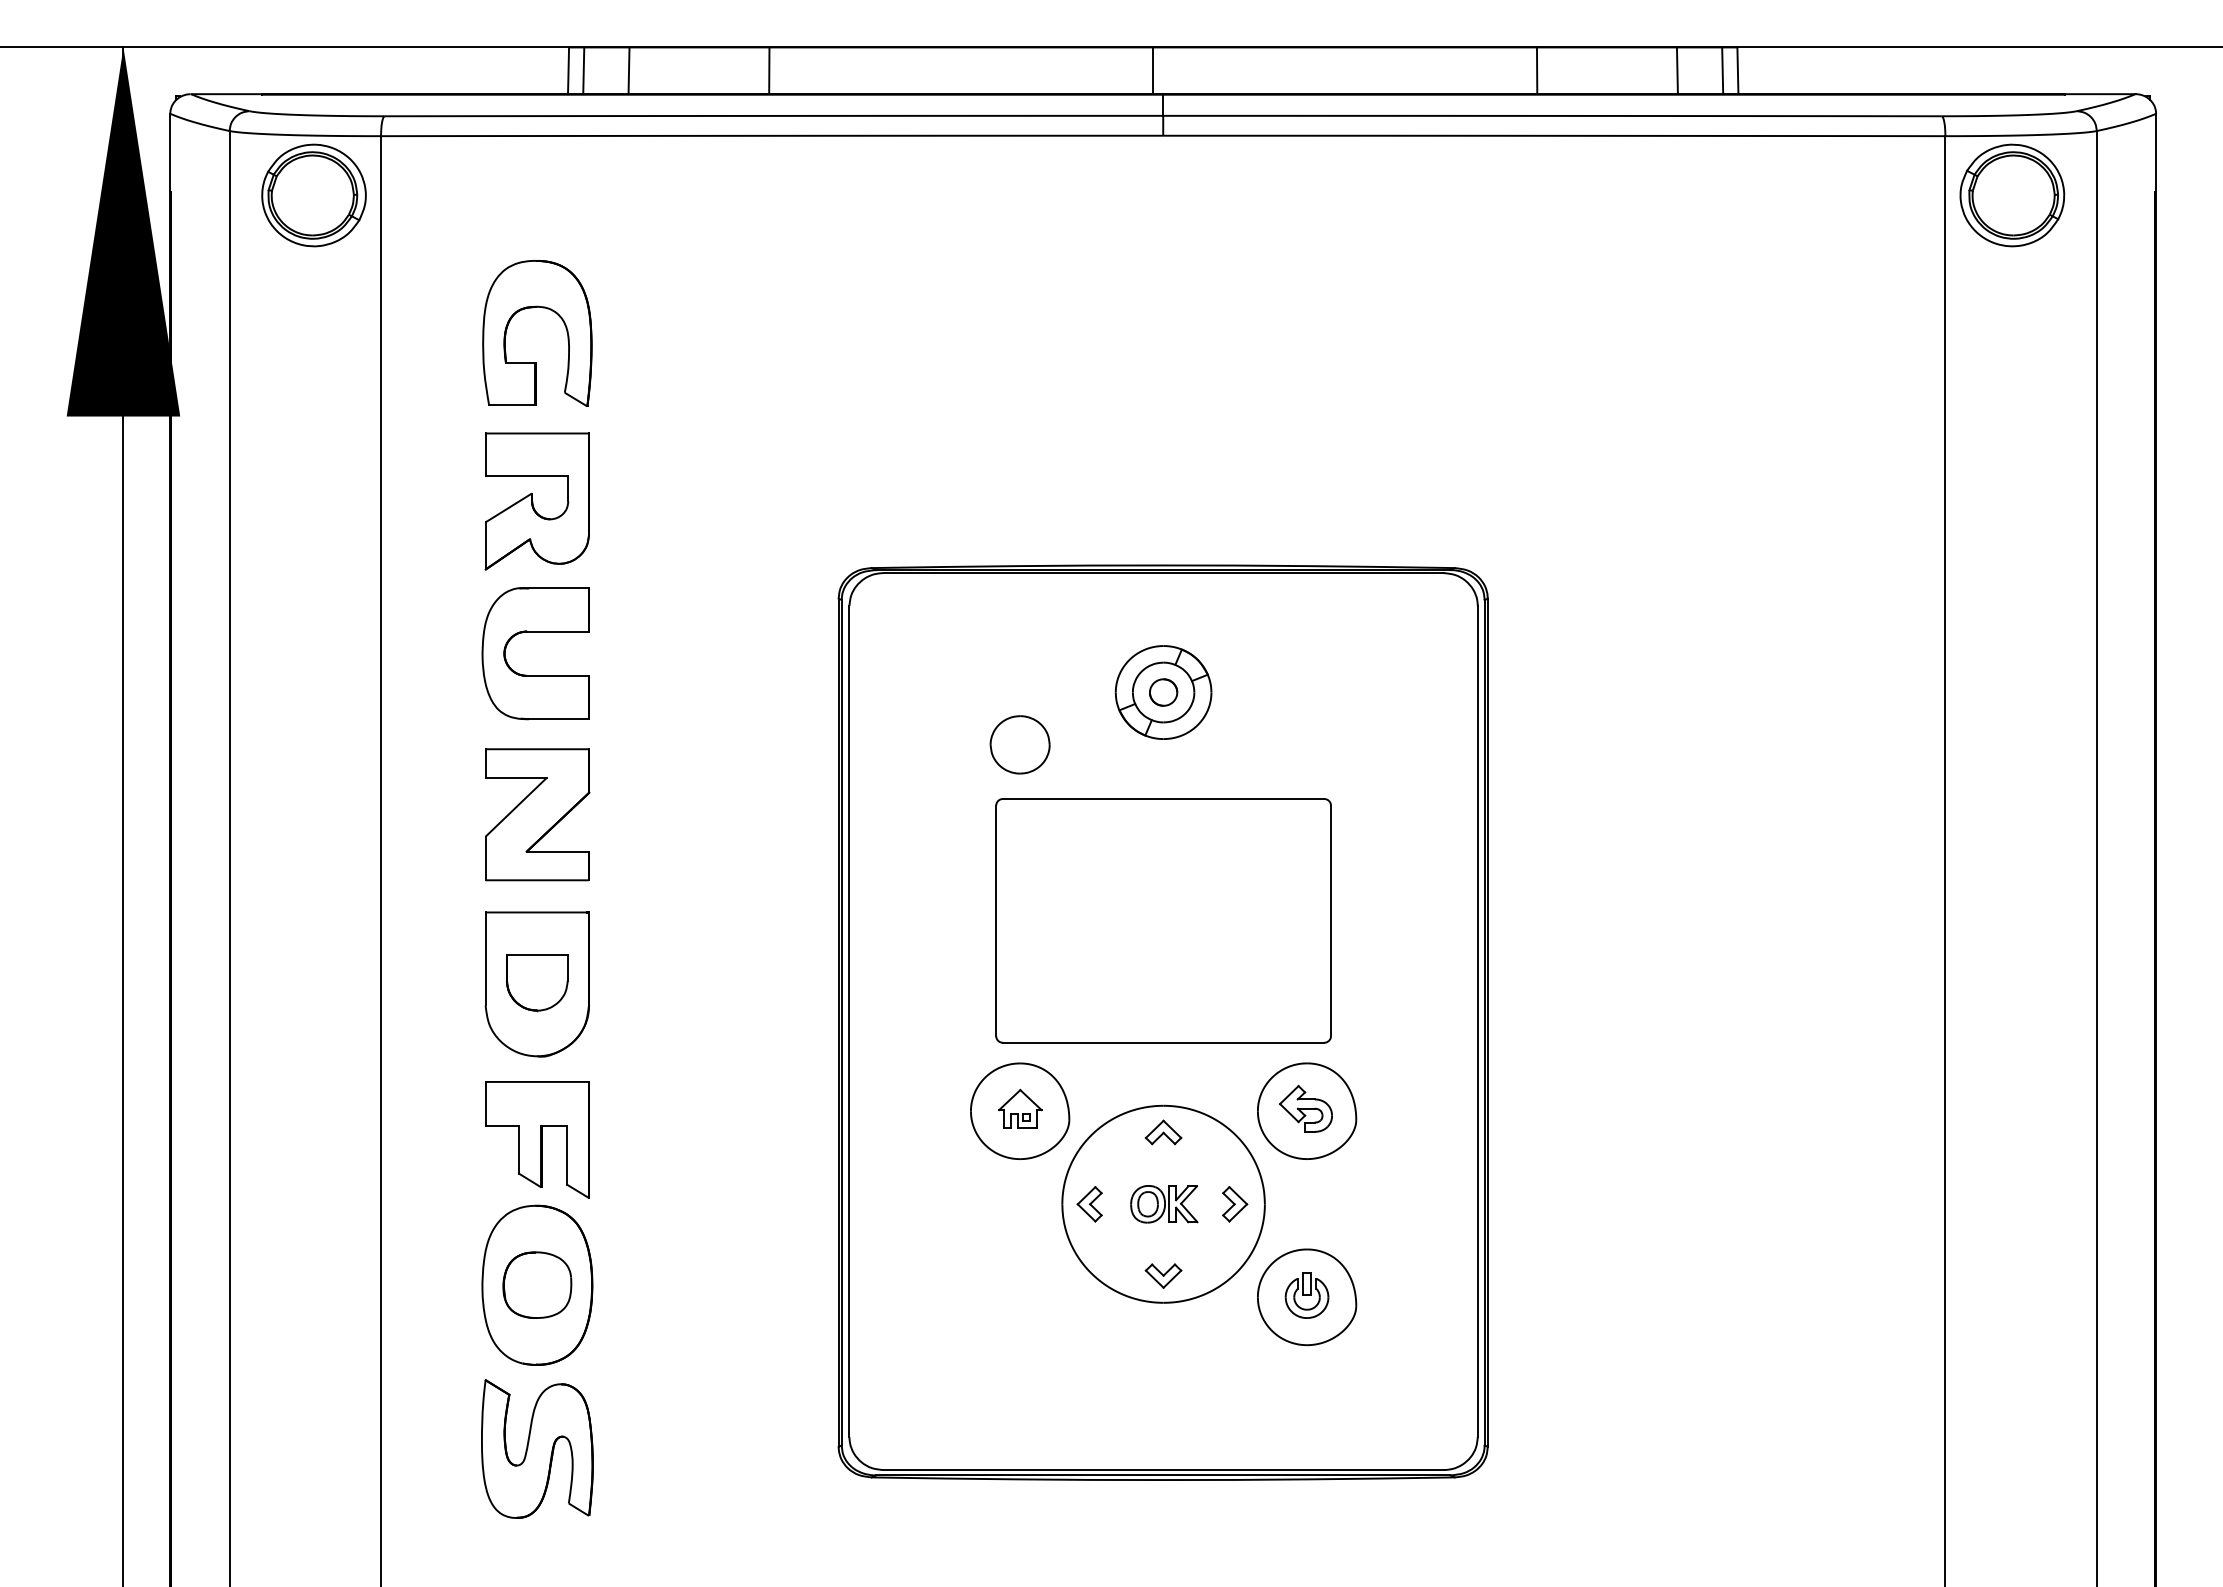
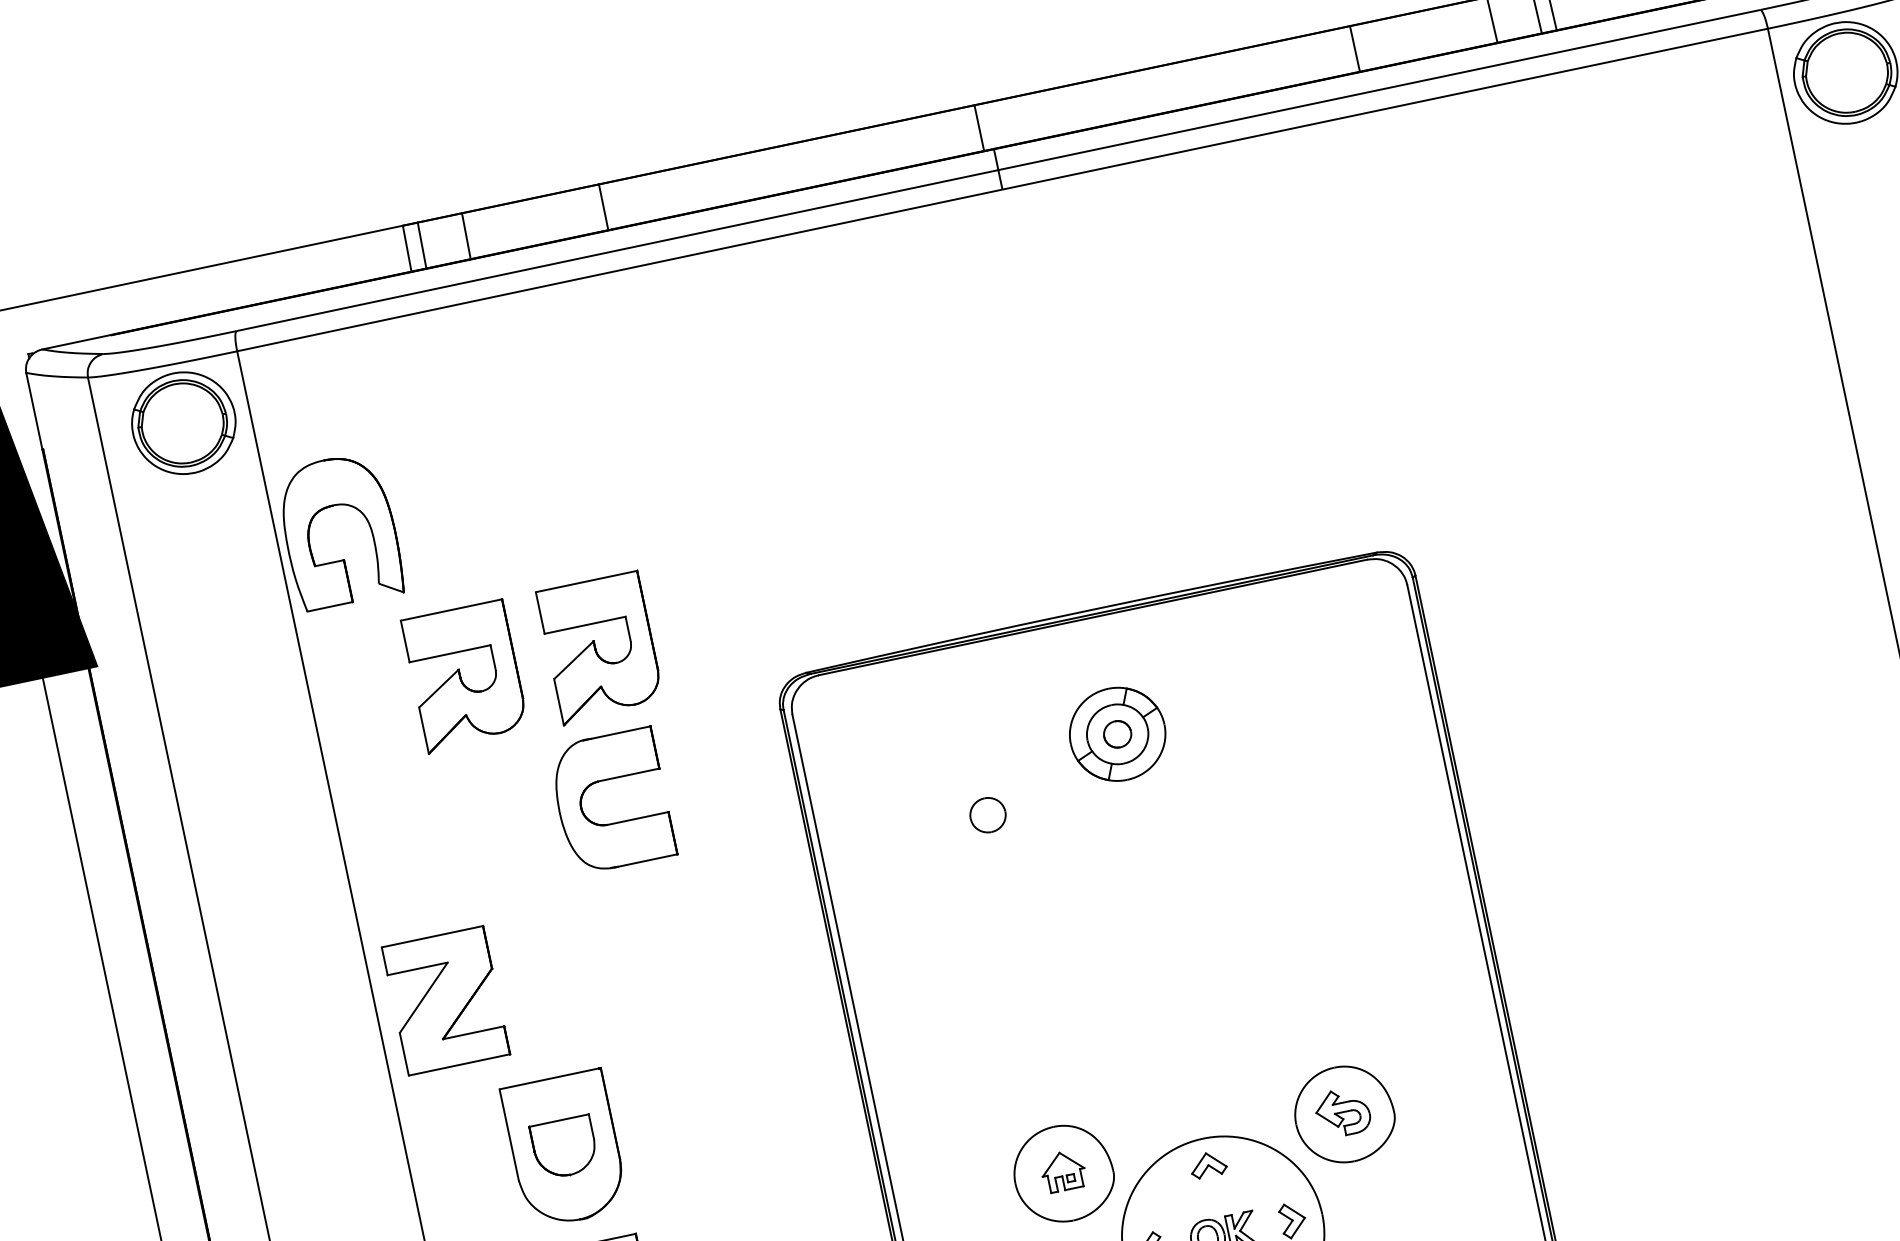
part: (532, 308) -> (329, 507), moved
part: (674, 501) -> (599, 648), added
part: (535, 632) -> (607, 780), moved
part: (1019, 744) -> (987, 814), size x0.6
part: (537, 814) -> (446, 1000), moved
part: (1163, 920) -> (1164, 957), removed

